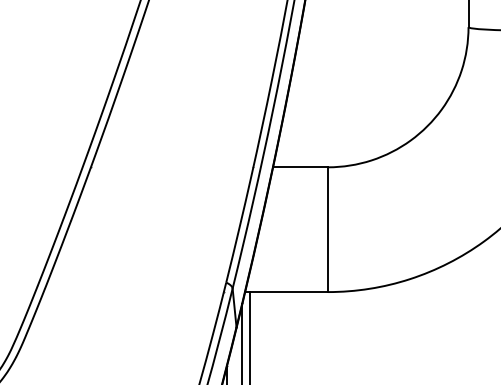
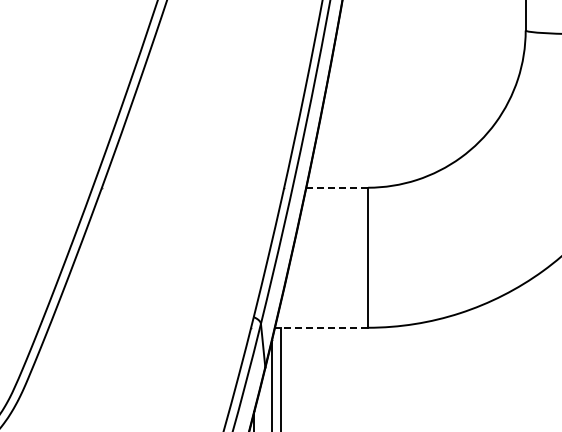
line: (300, 167) -> (337, 187), solid -> dashed
line: (286, 291) -> (321, 327), solid -> dashed

